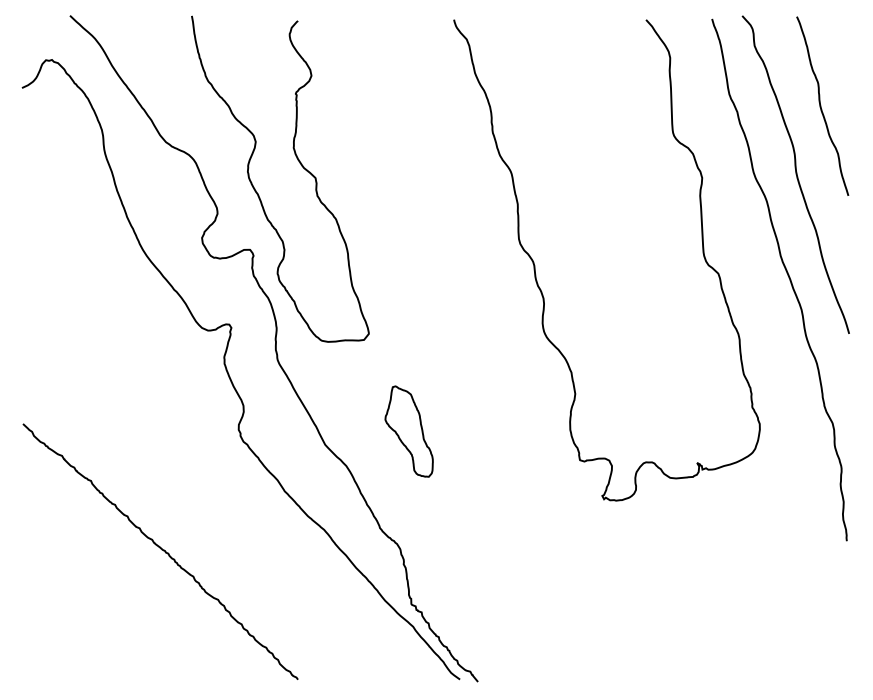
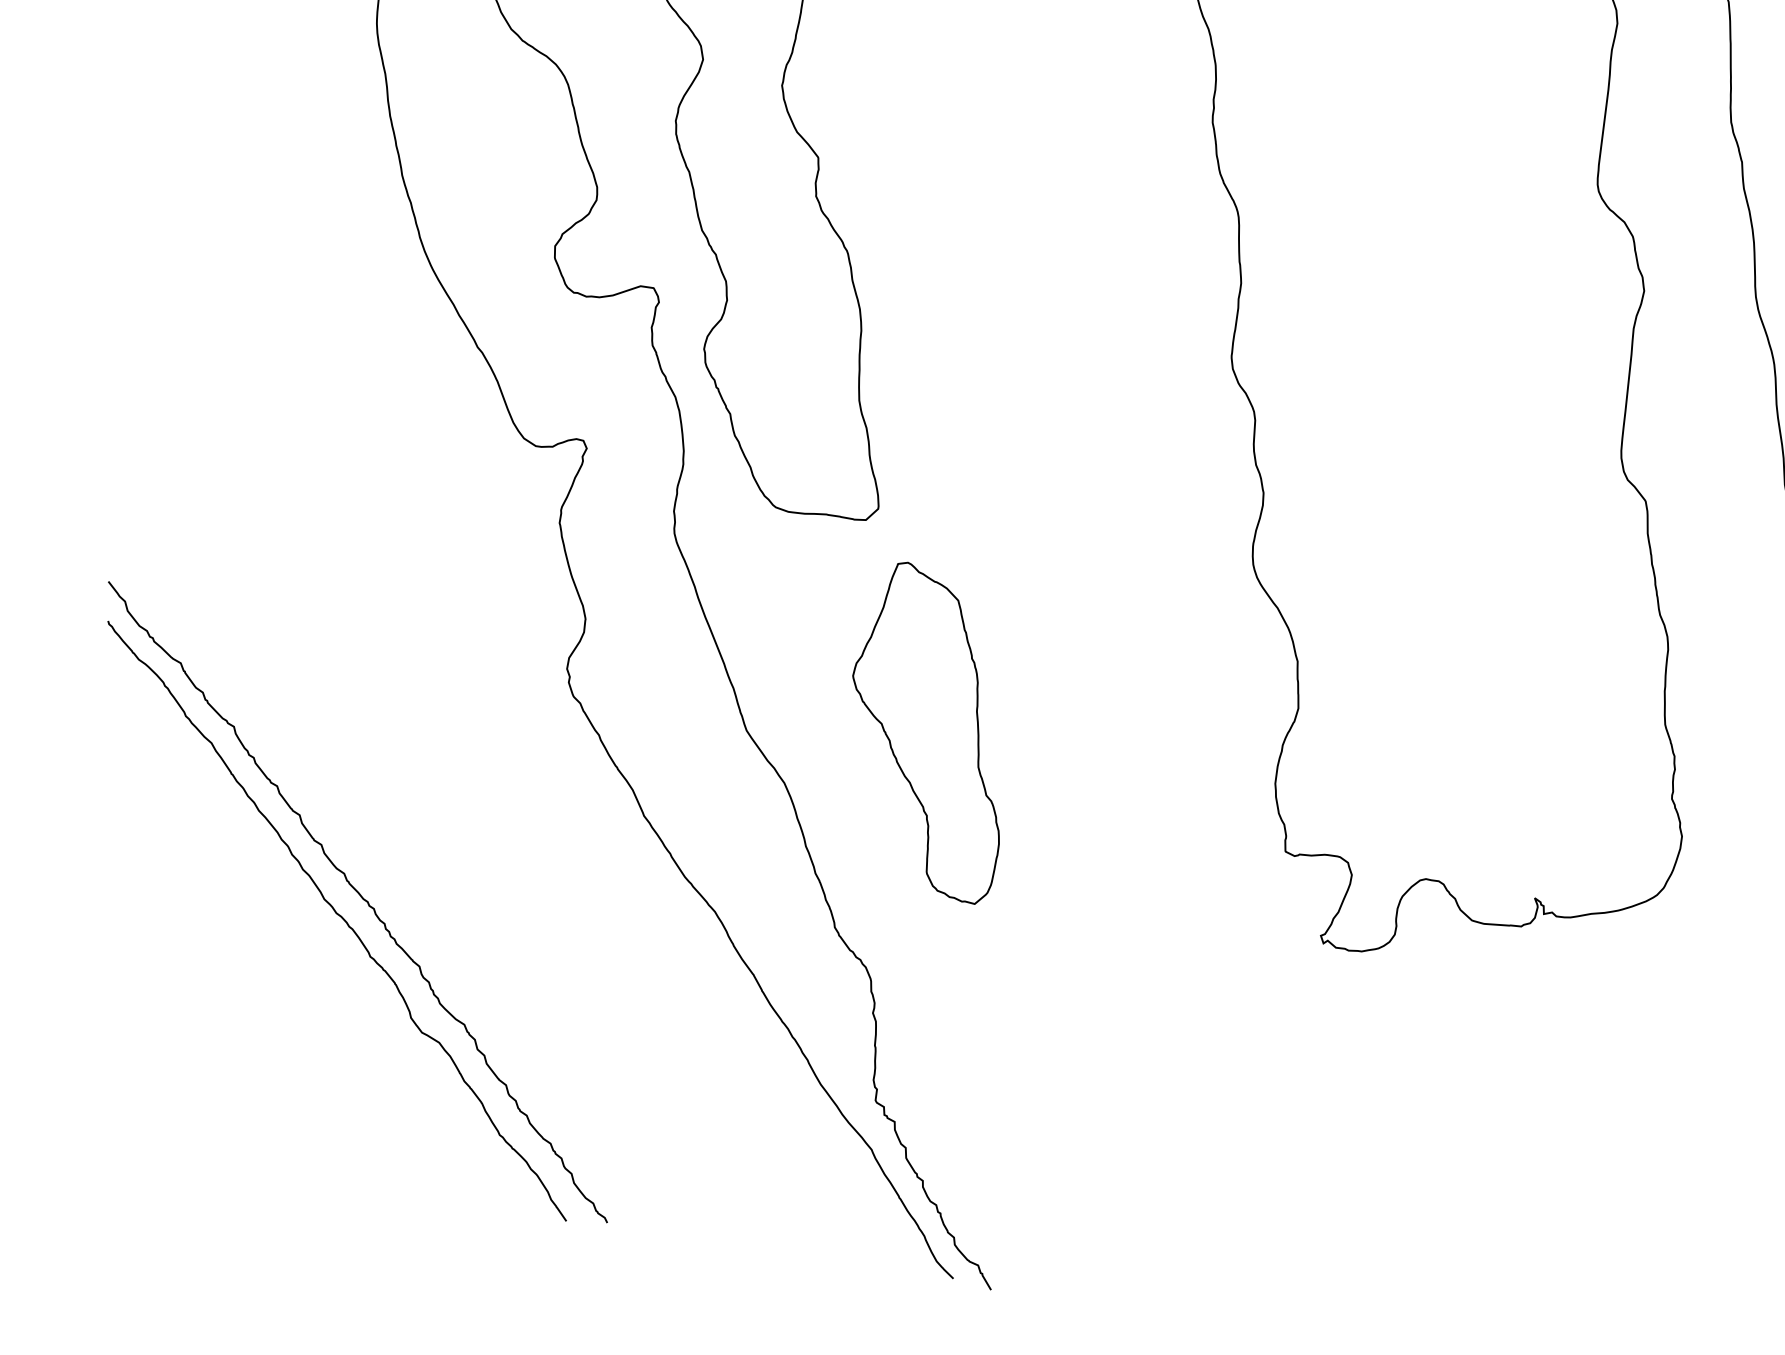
part: (408, 431) -> (929, 731), size x1.67
curve: (153, 560) -> (339, 918), added

